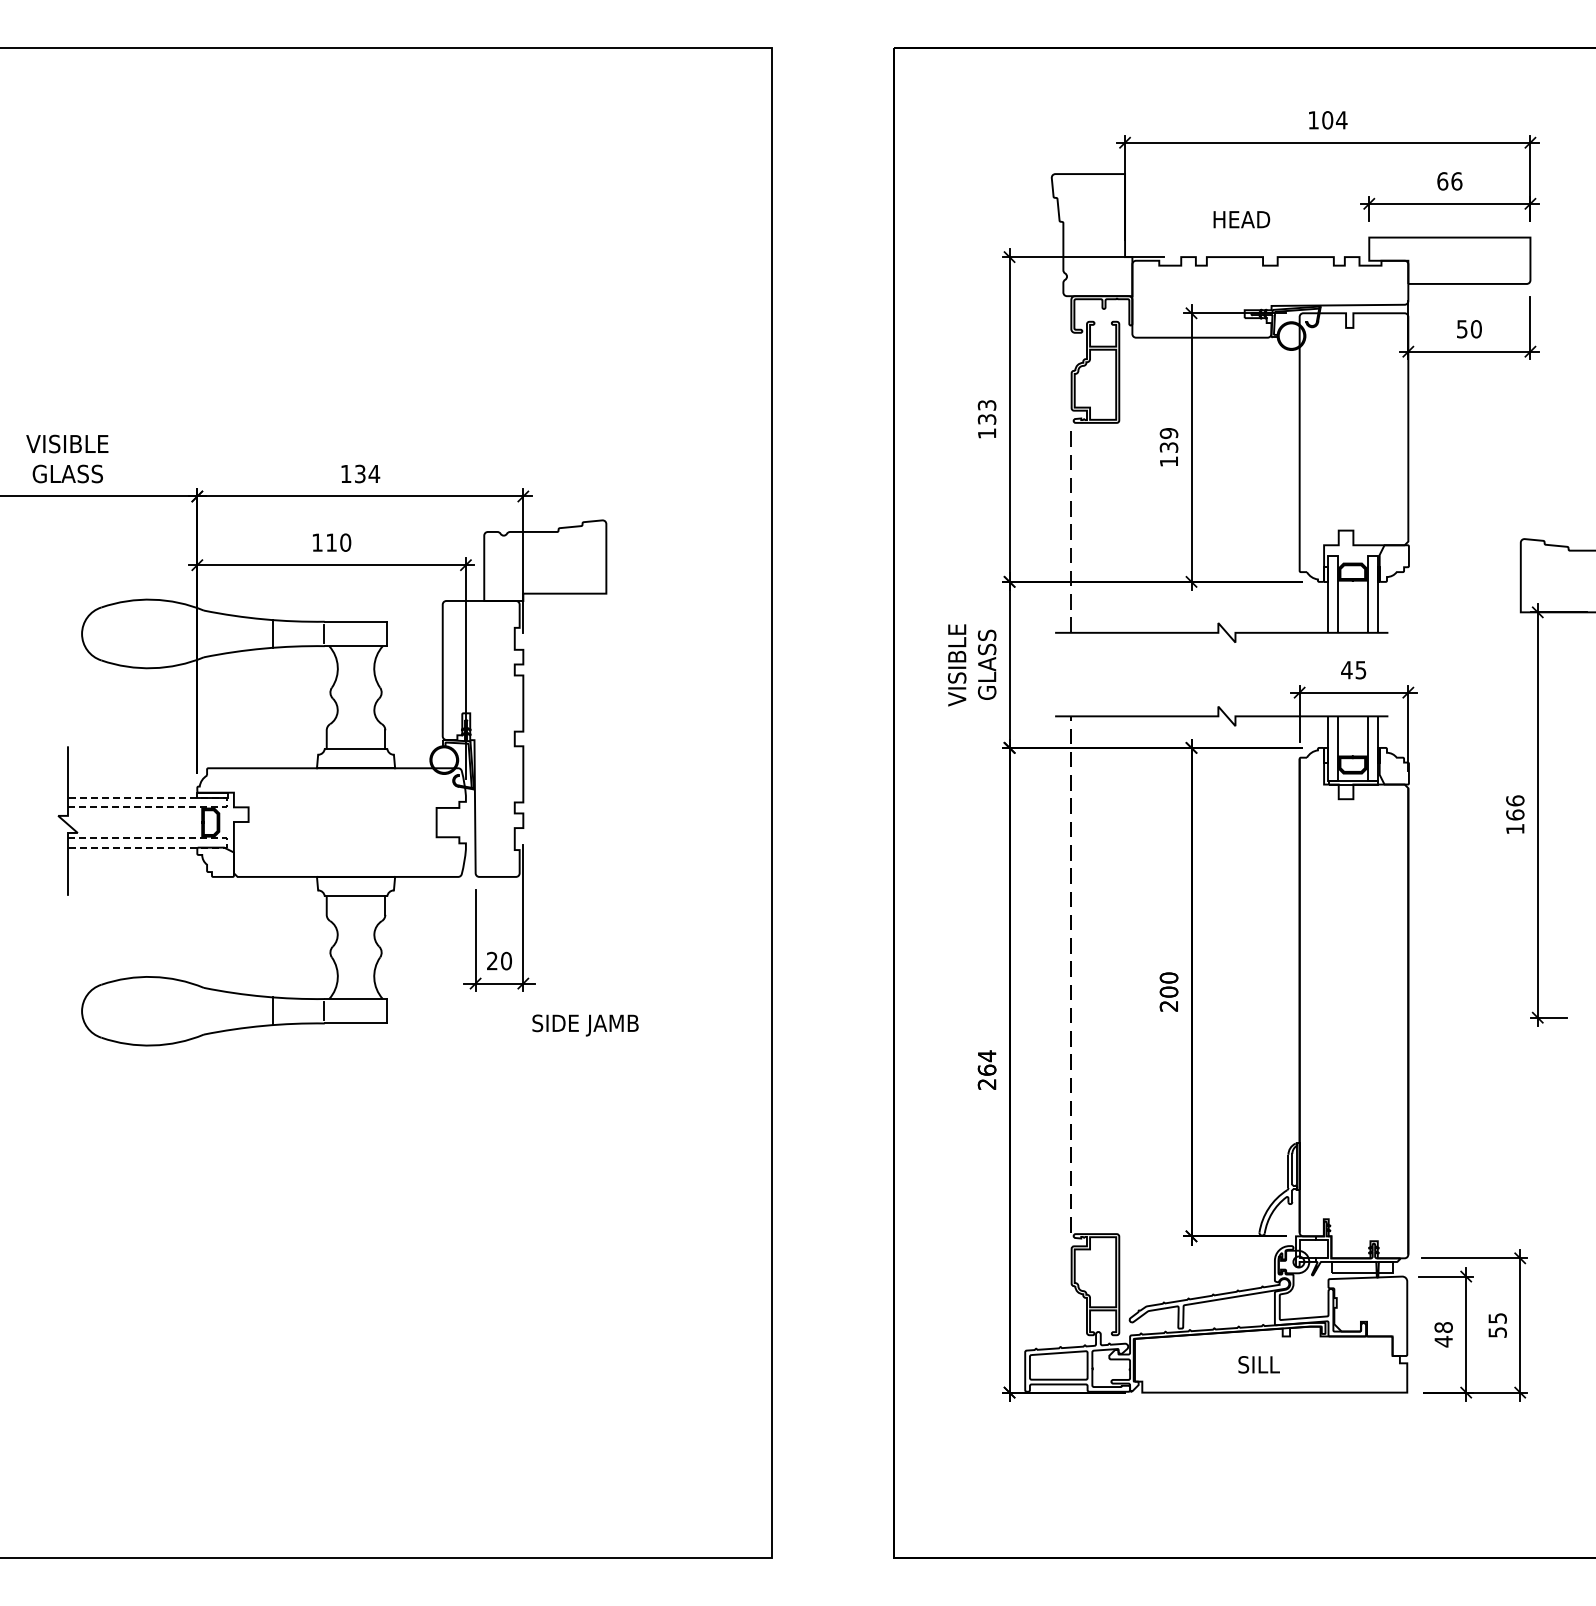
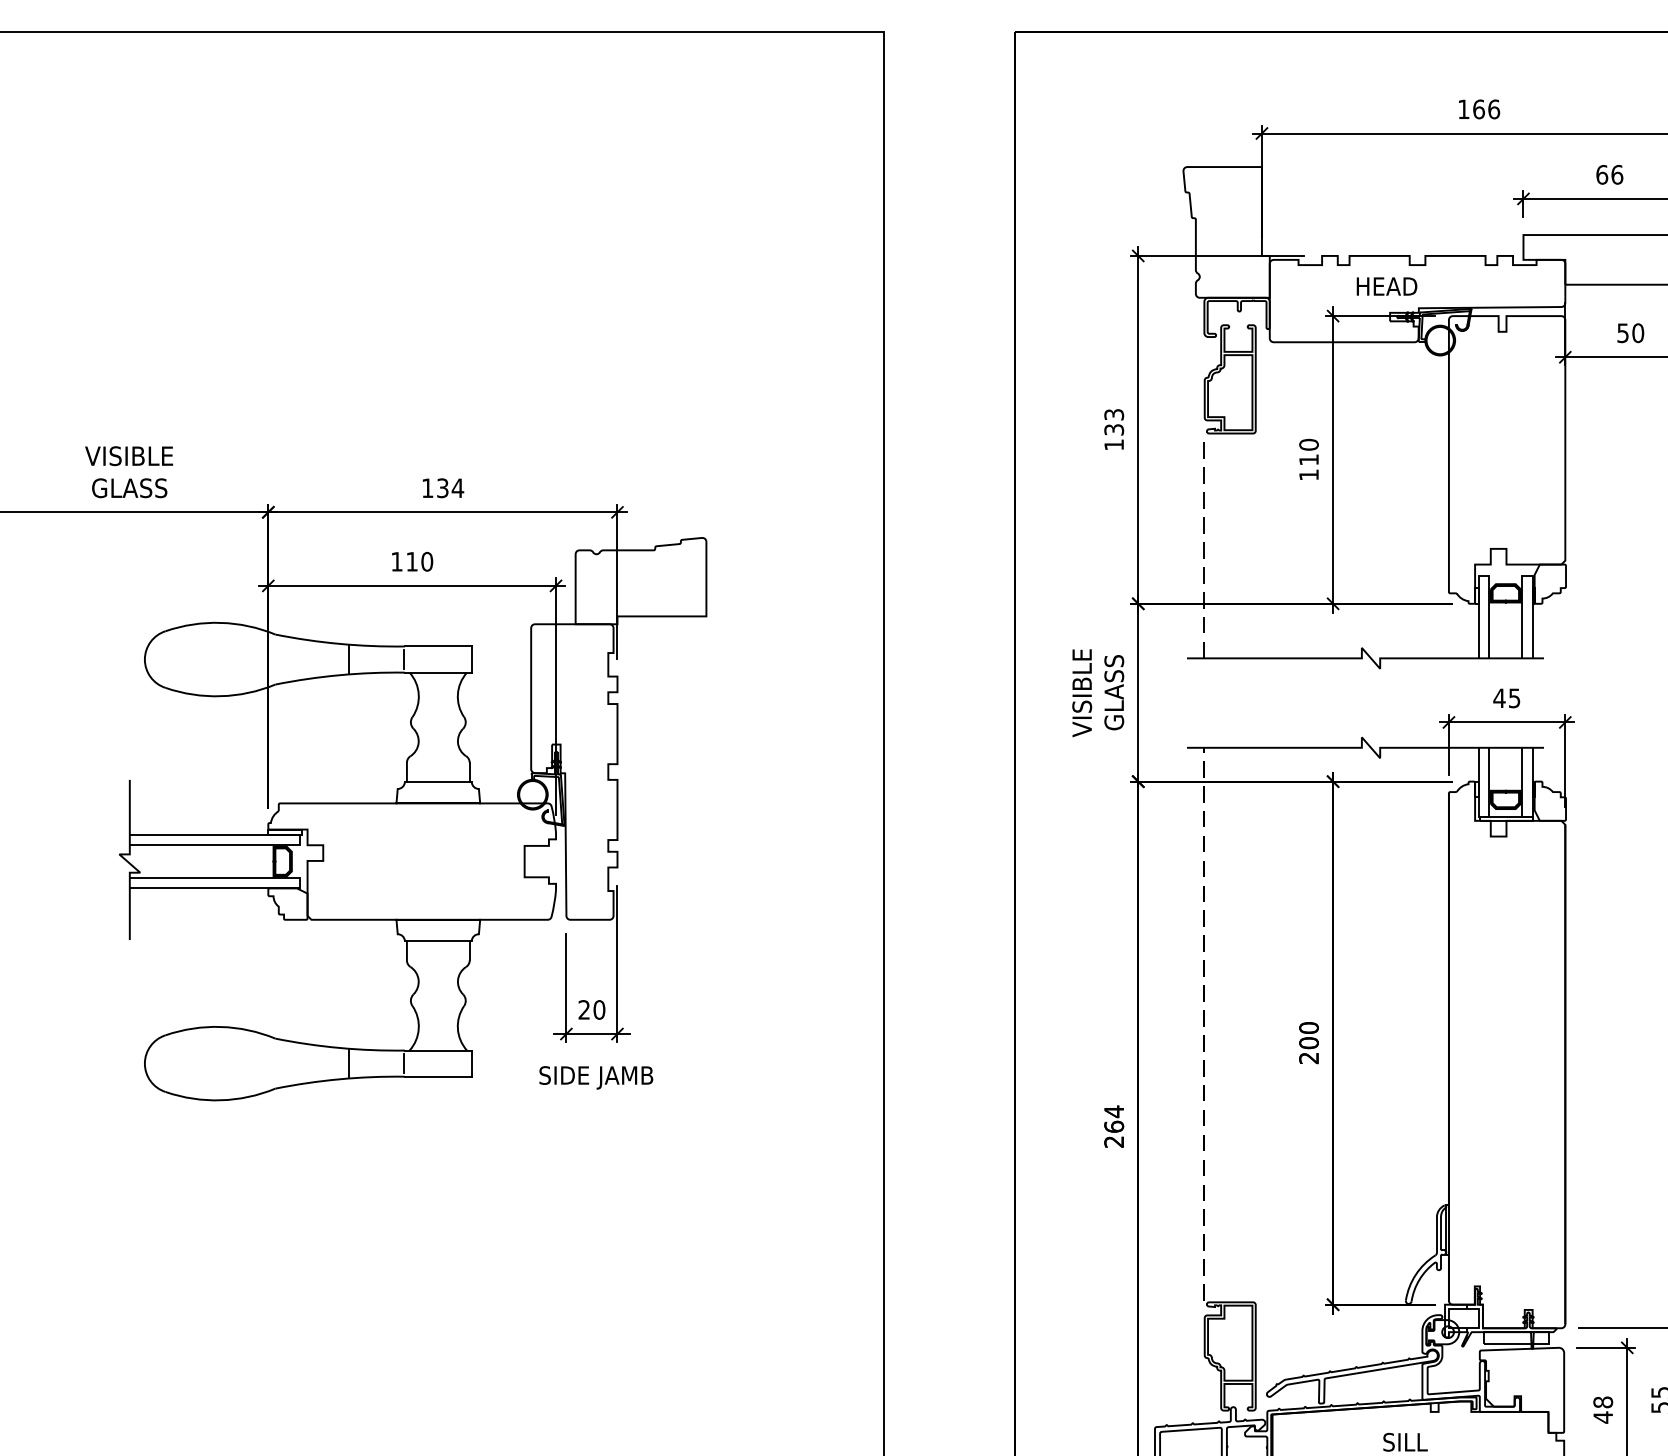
text: (1334, 120) -> (1486, 109), 104 -> 166
text: (1241, 219) -> (1386, 286), moved
text: (1168, 440) -> (1308, 452), 139 -> 110
line: (226, 802) -> (299, 840), dashed -> solid
line: (226, 842) -> (299, 882), dashed -> solid
text: (585, 1025) -> (596, 1077), moved

